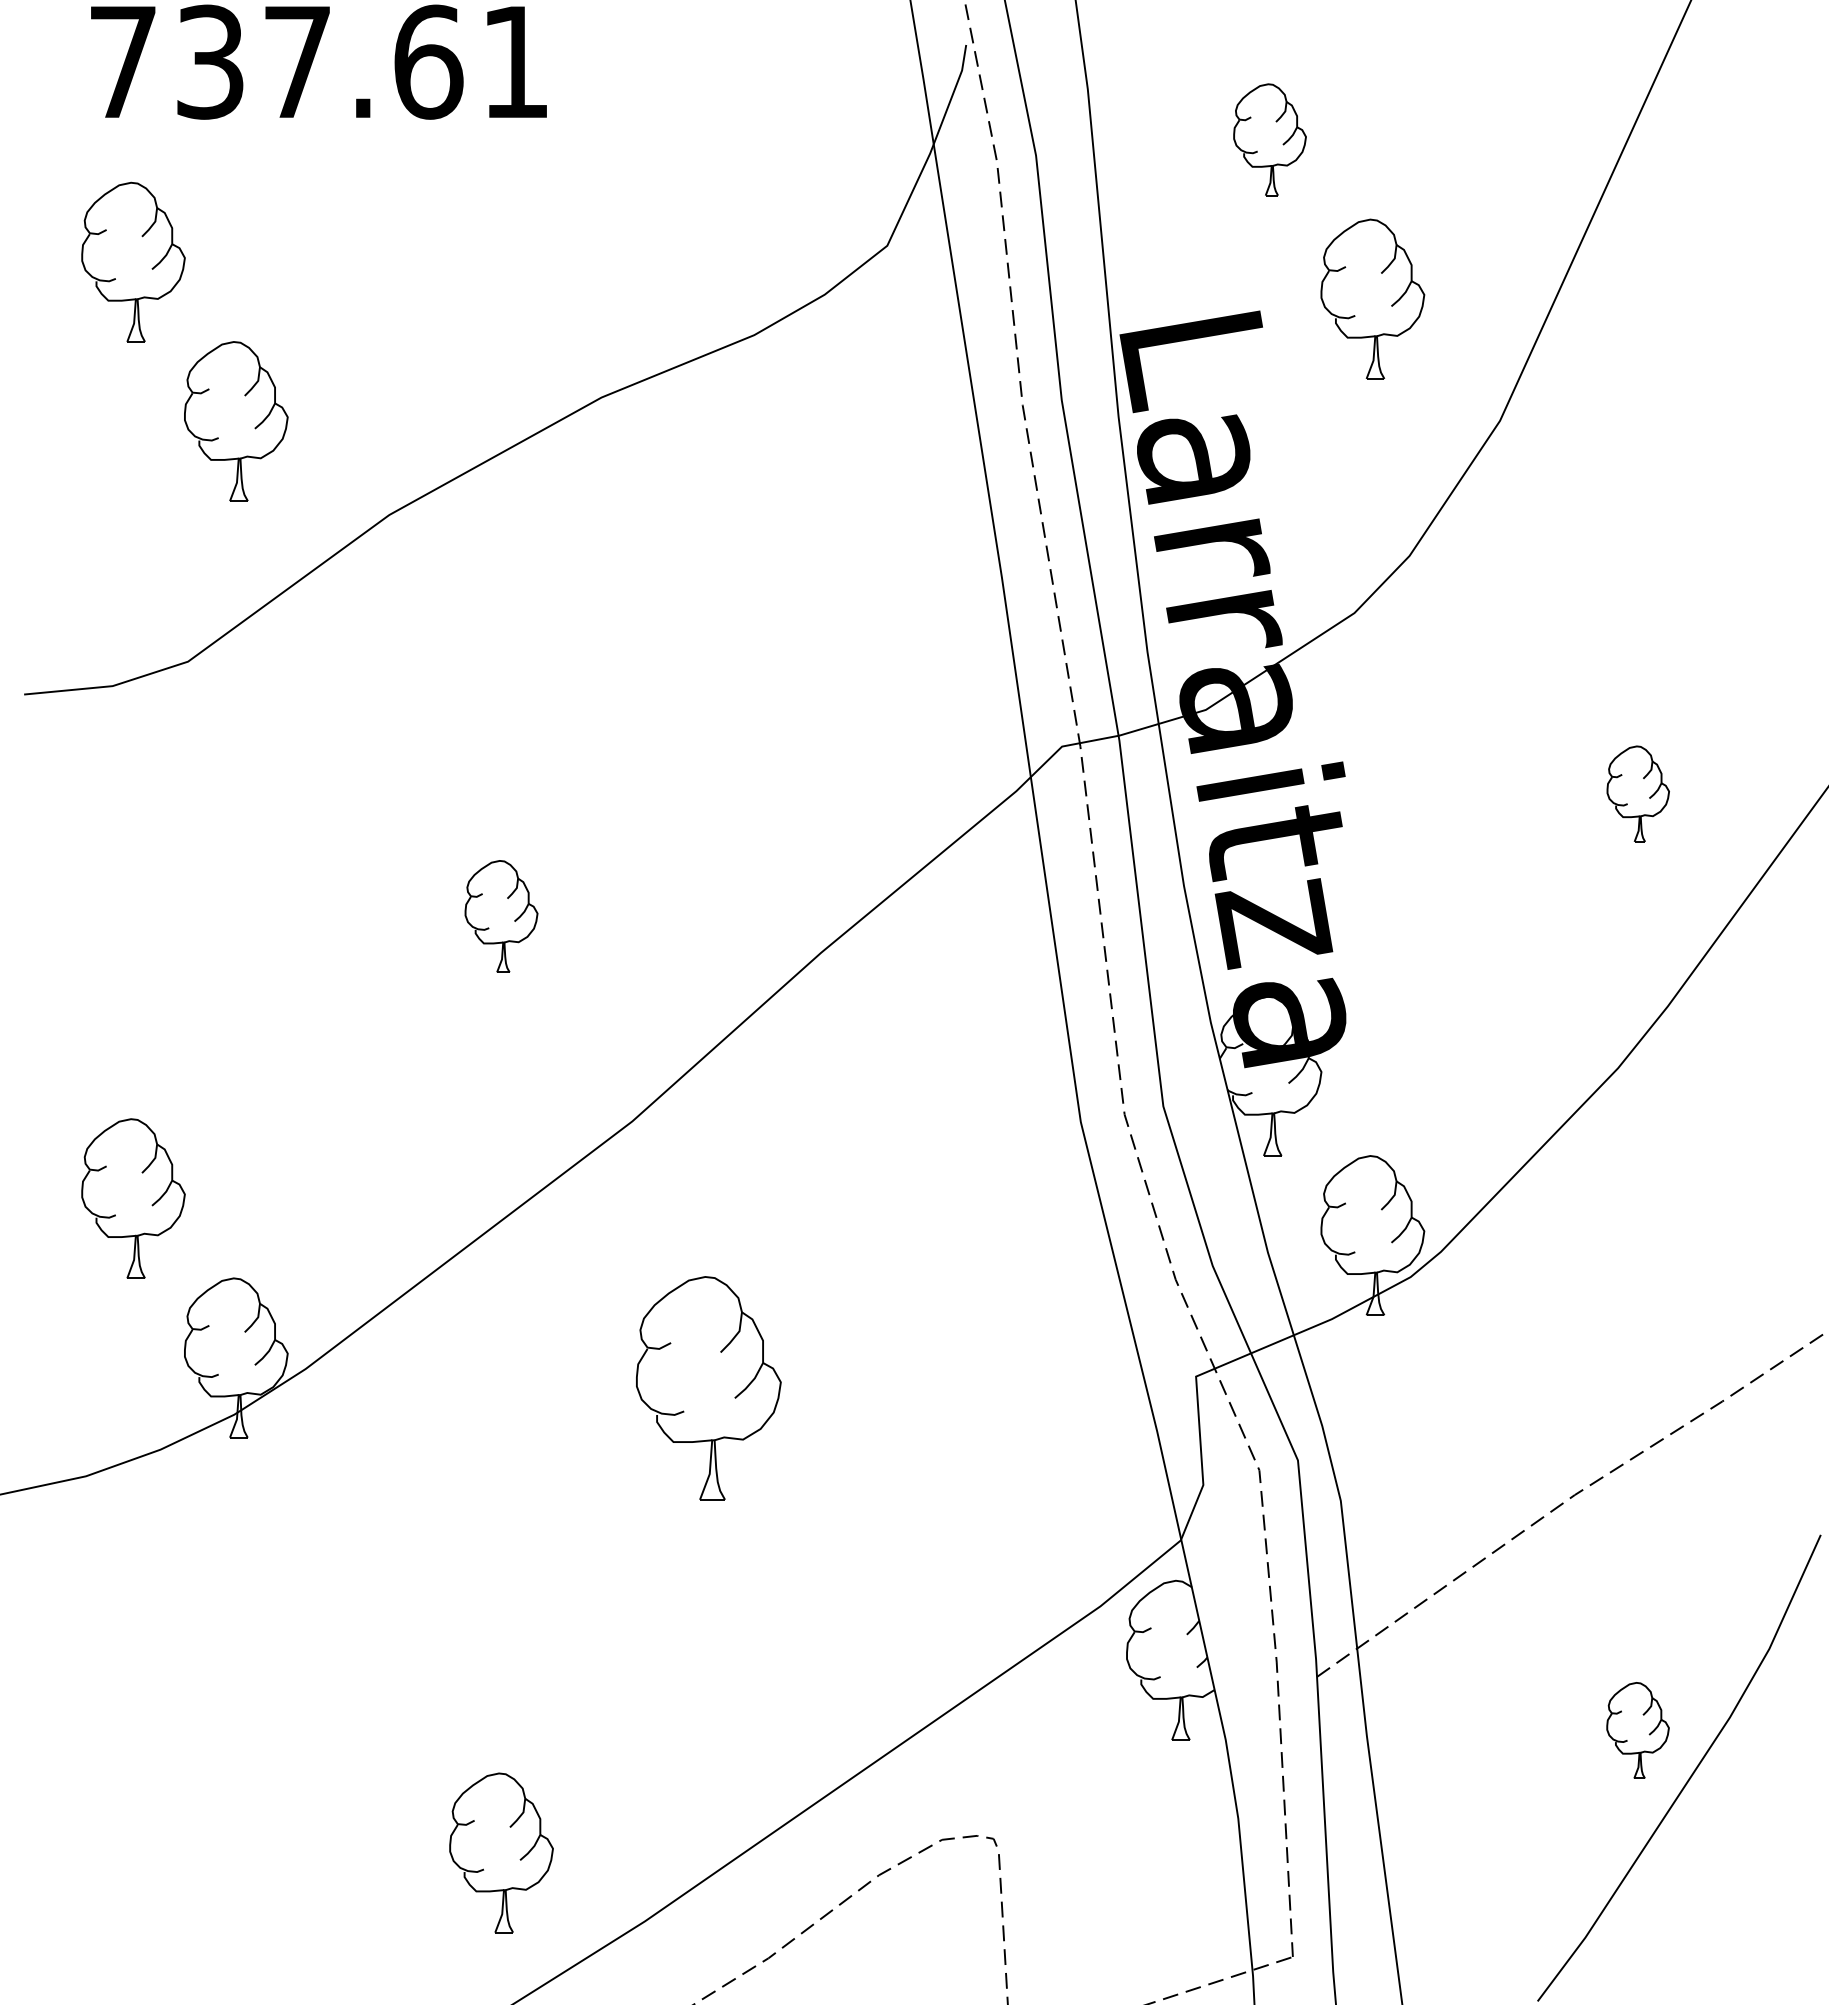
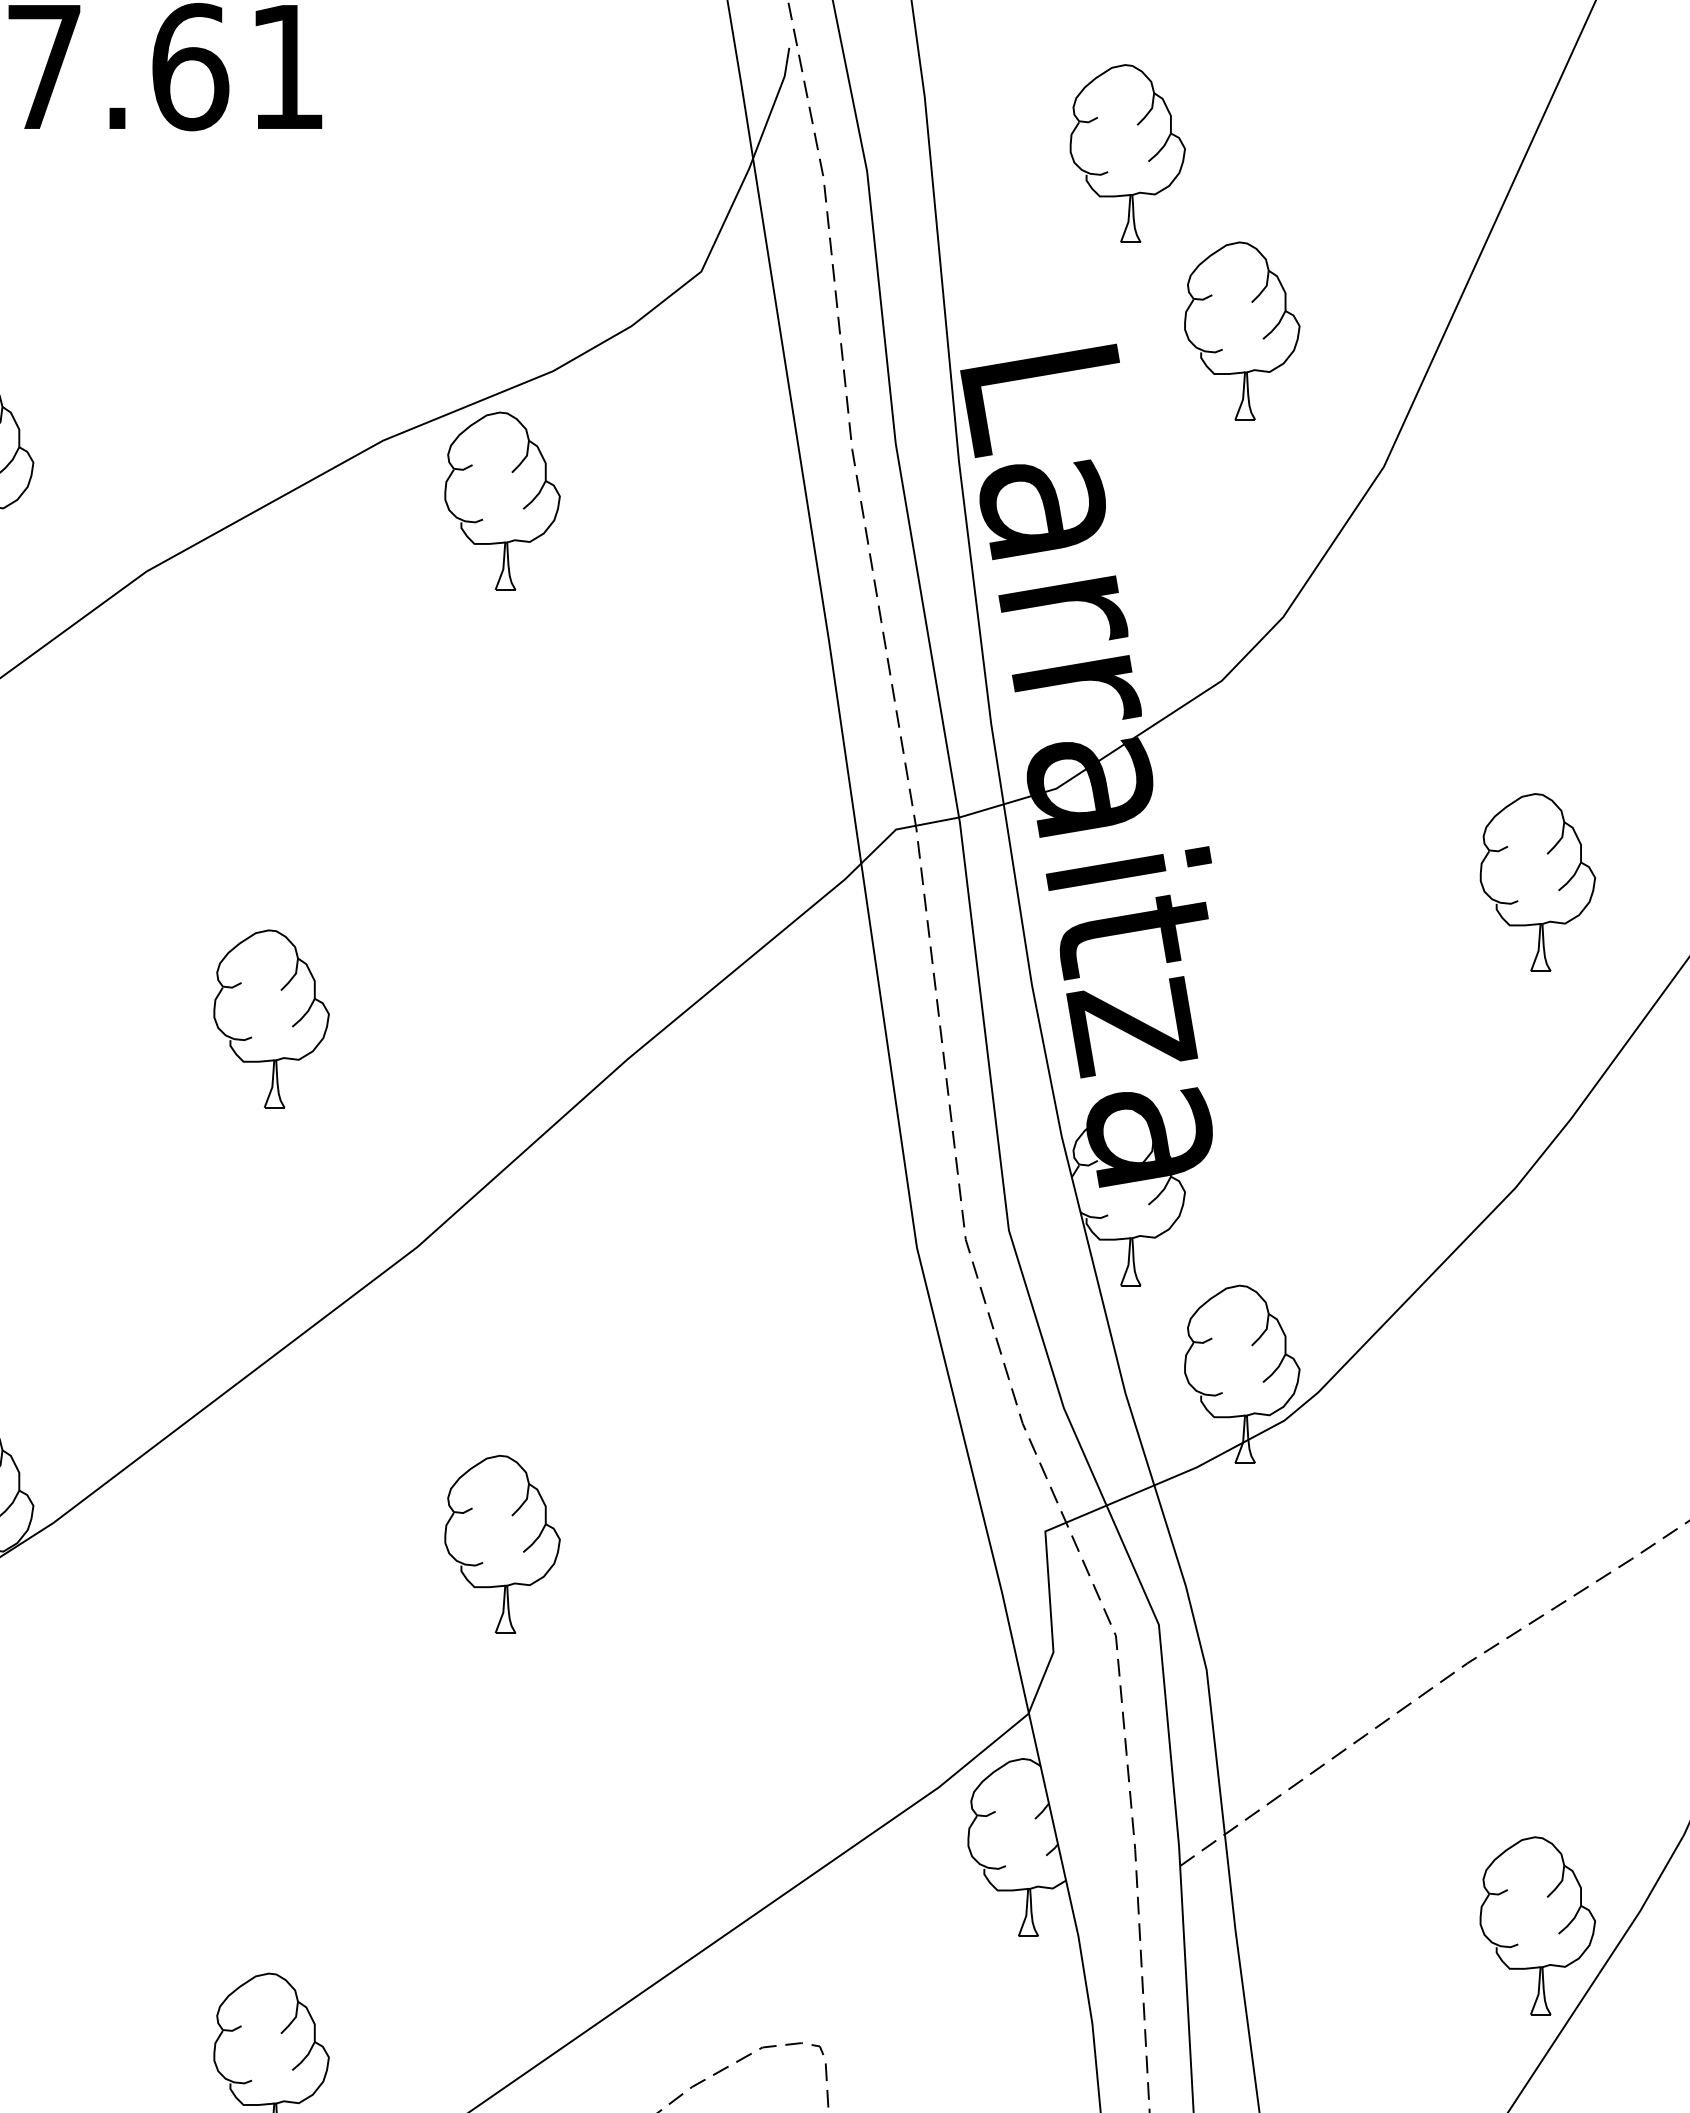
part: (1269, 139) -> (1127, 153), size x1.43
part: (708, 451) -> (502, 500), added
part: (1638, 793) -> (1538, 881), size x1.67
part: (501, 916) -> (271, 1018), size x1.43
part: (708, 1387) -> (502, 1543), size x0.71
part: (1637, 1730) -> (1537, 1925), size x1.67

